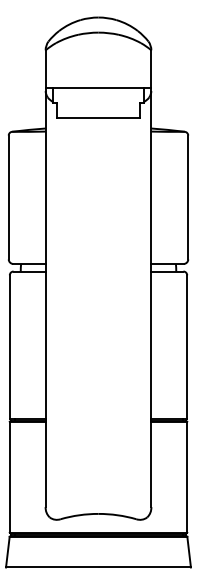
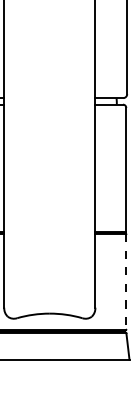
line: (187, 477) -> (126, 282), solid -> dashed

